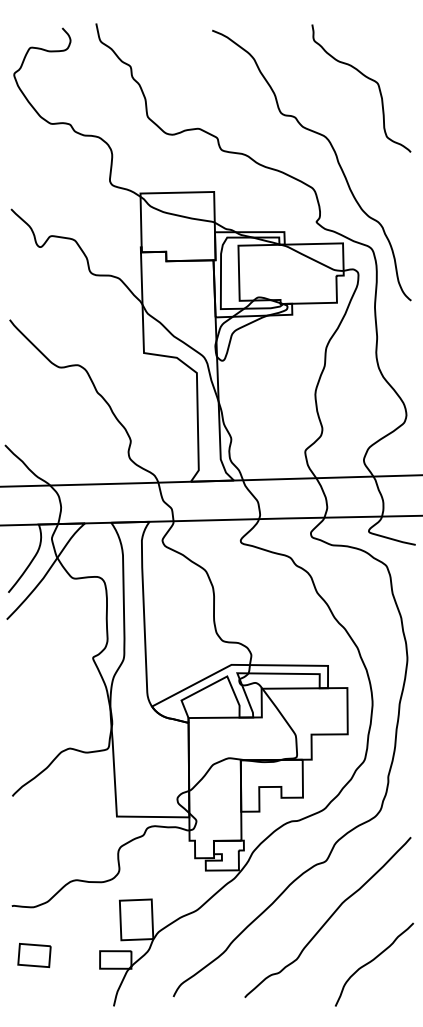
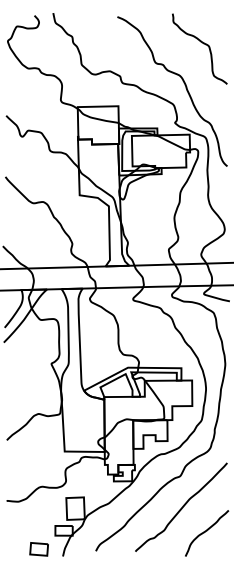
part: (33, 955) -> (38, 549), moved

